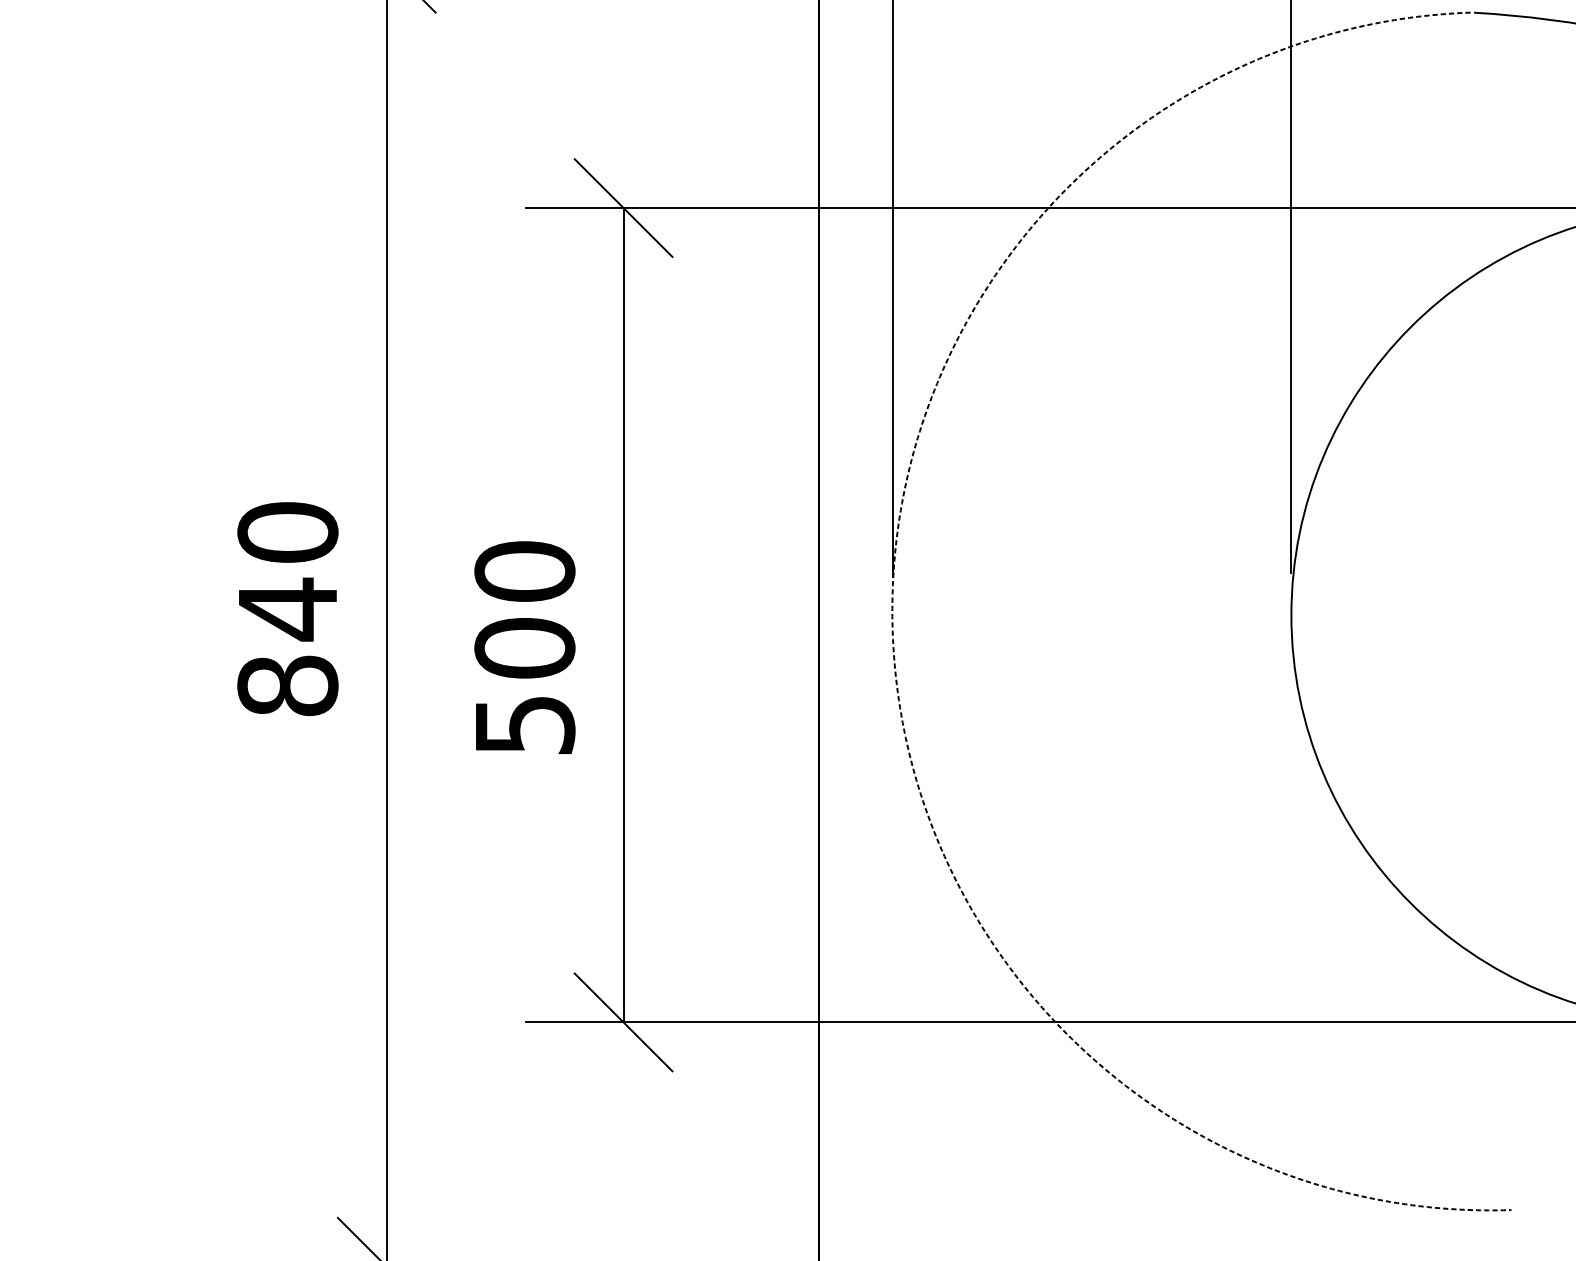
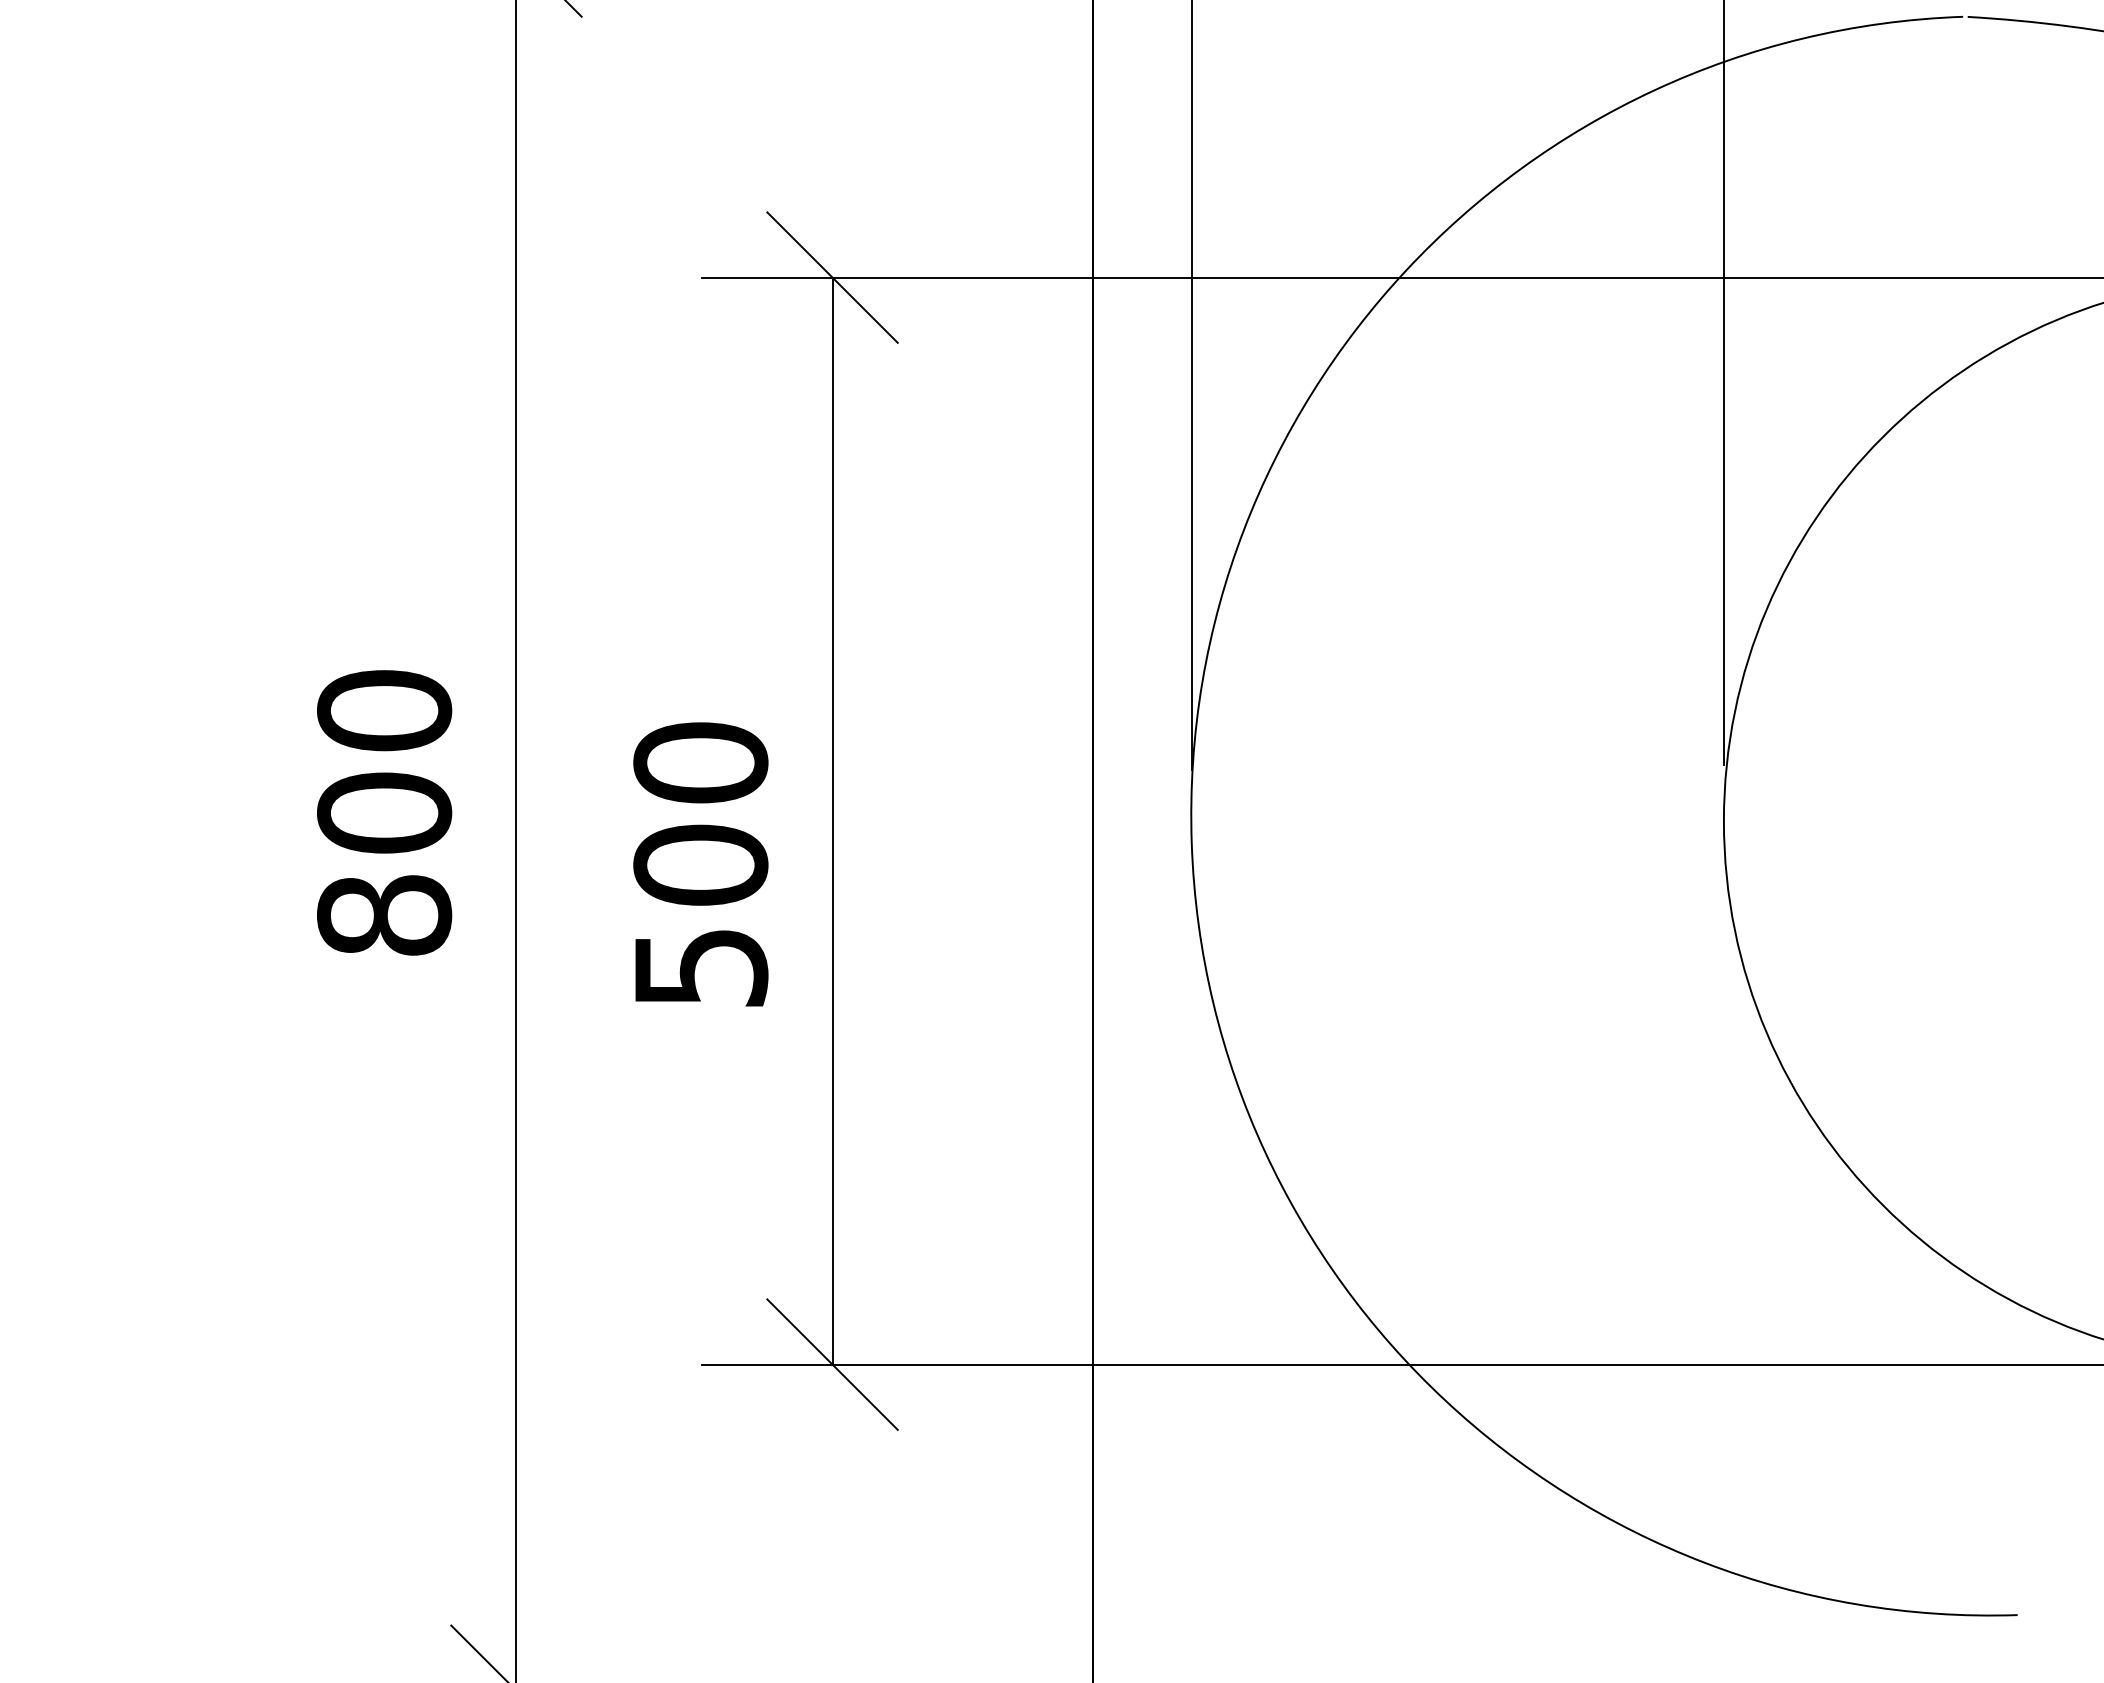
text: (287, 609) -> (384, 813), 840 -> 800
arc: (892, 631) -> (1191, 843), dashed -> solid

